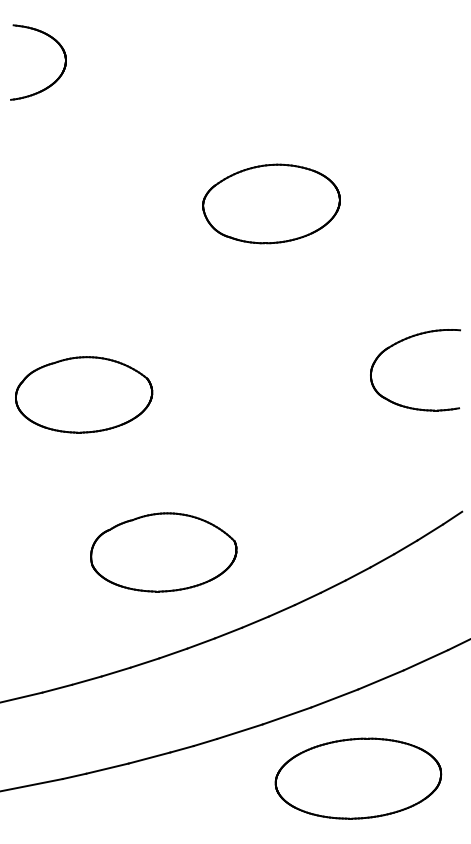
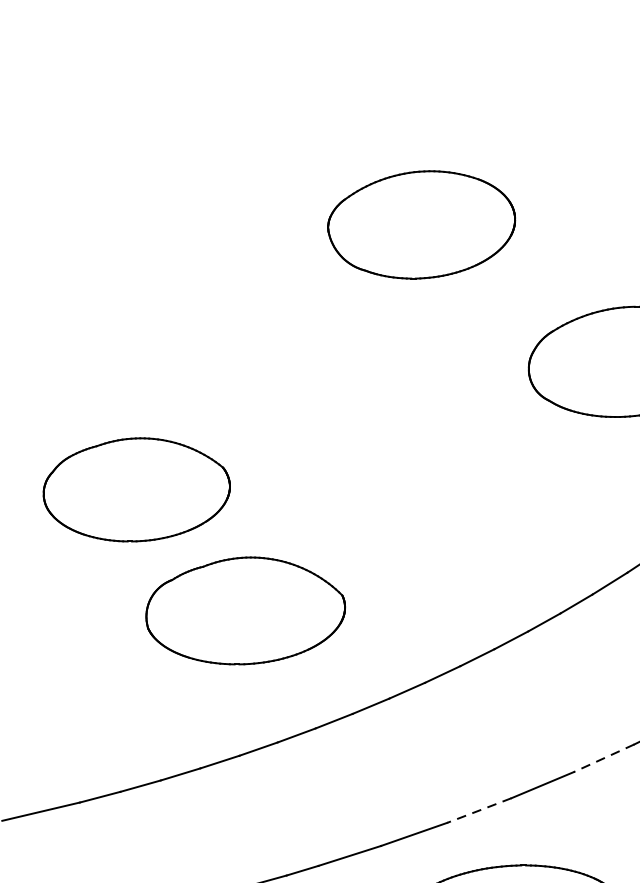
part: (271, 203) -> (421, 224), moved
part: (84, 394) -> (137, 489), moved
line: (425, 660) -> (603, 758), solid -> dashed
line: (334, 698) -> (479, 810), solid -> dashed

